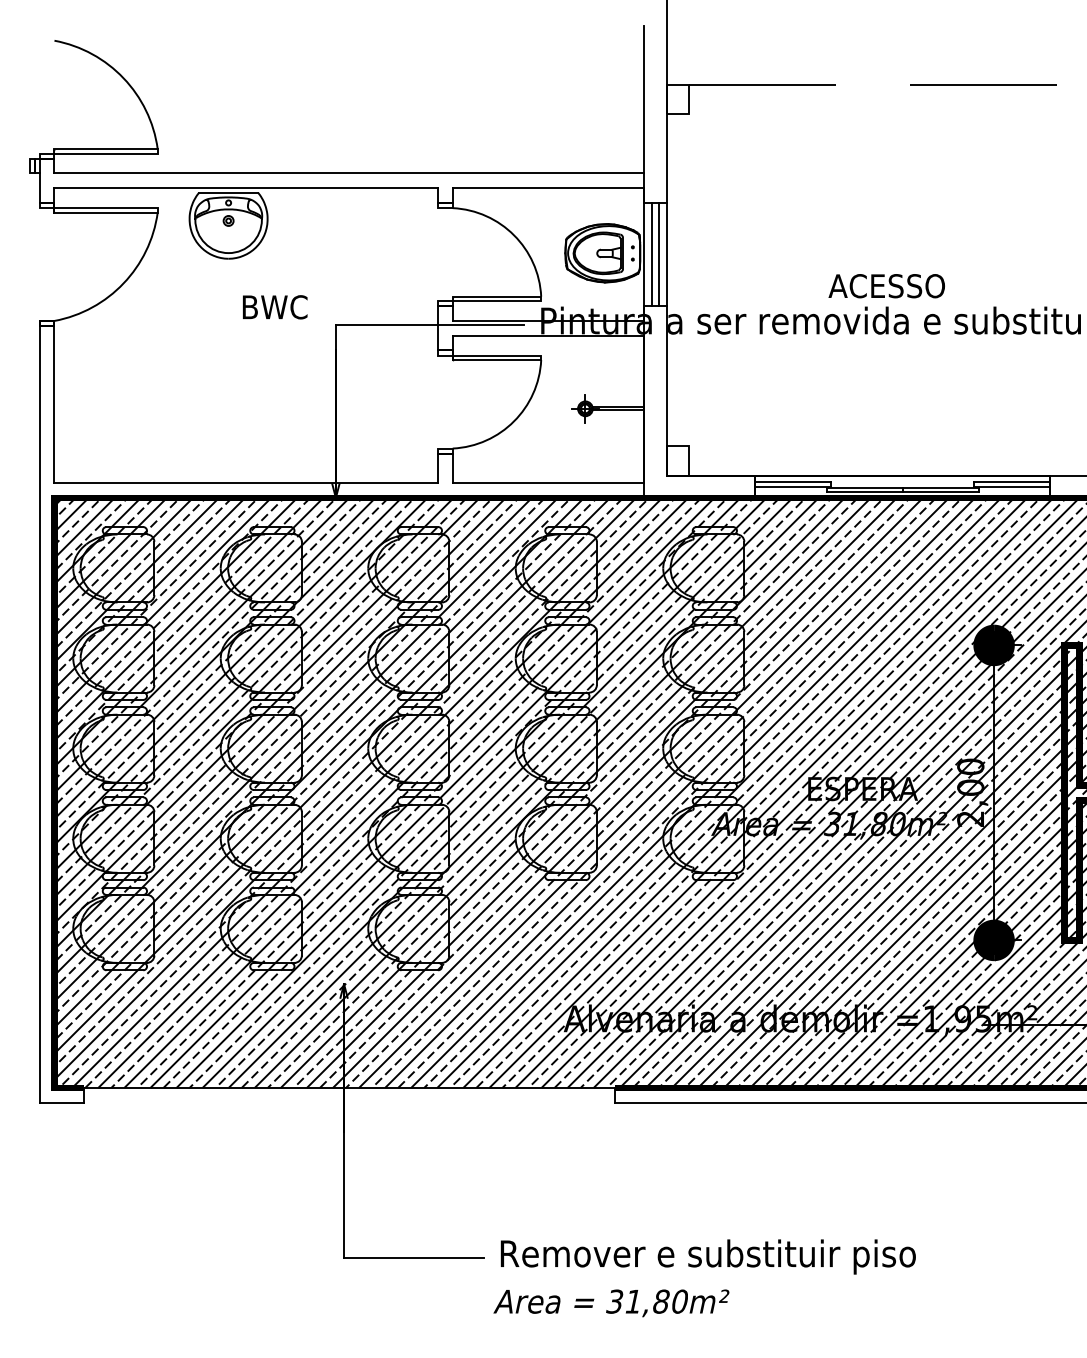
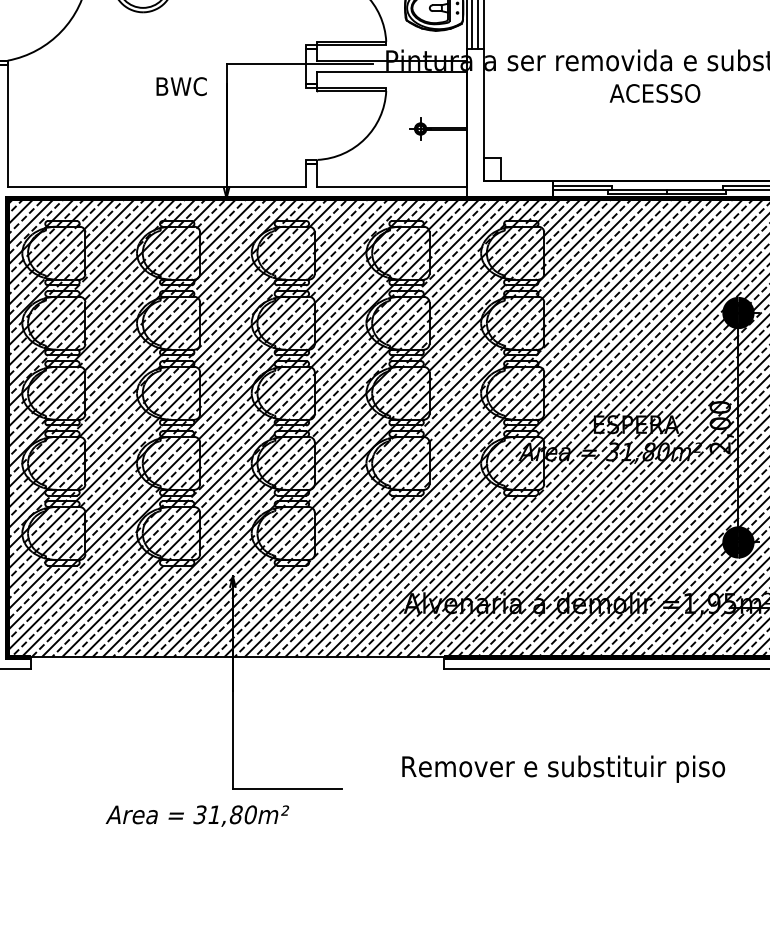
text: (886, 286) -> (654, 93), moved
text: (275, 307) -> (181, 86), moved
text: (707, 1256) -> (563, 768), moved
text: (611, 1303) -> (197, 816), moved

